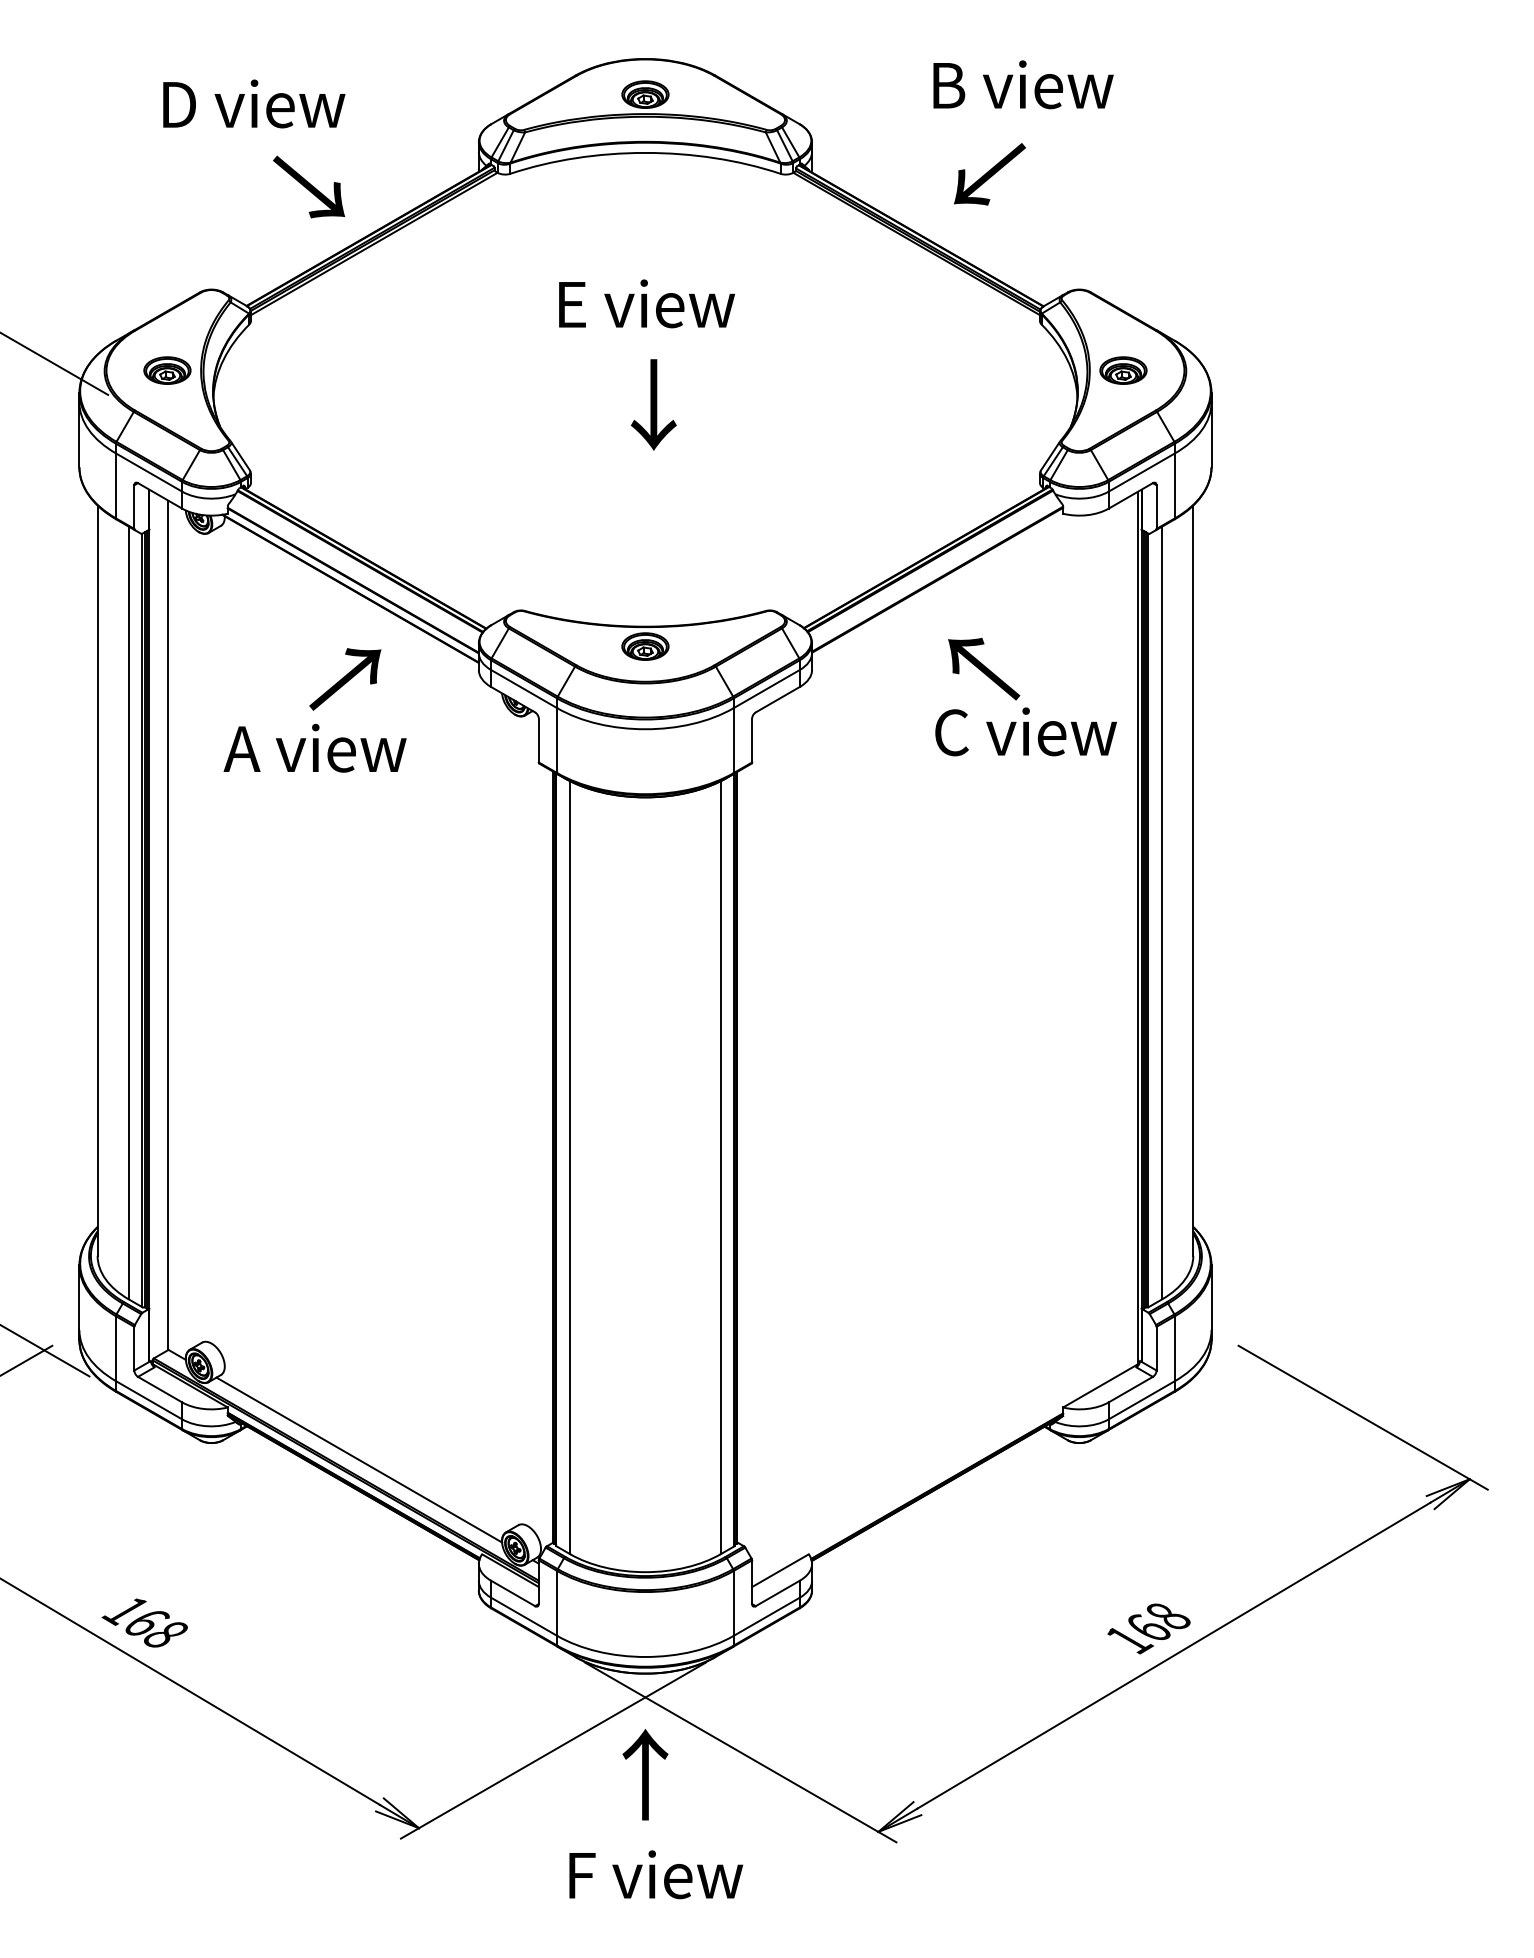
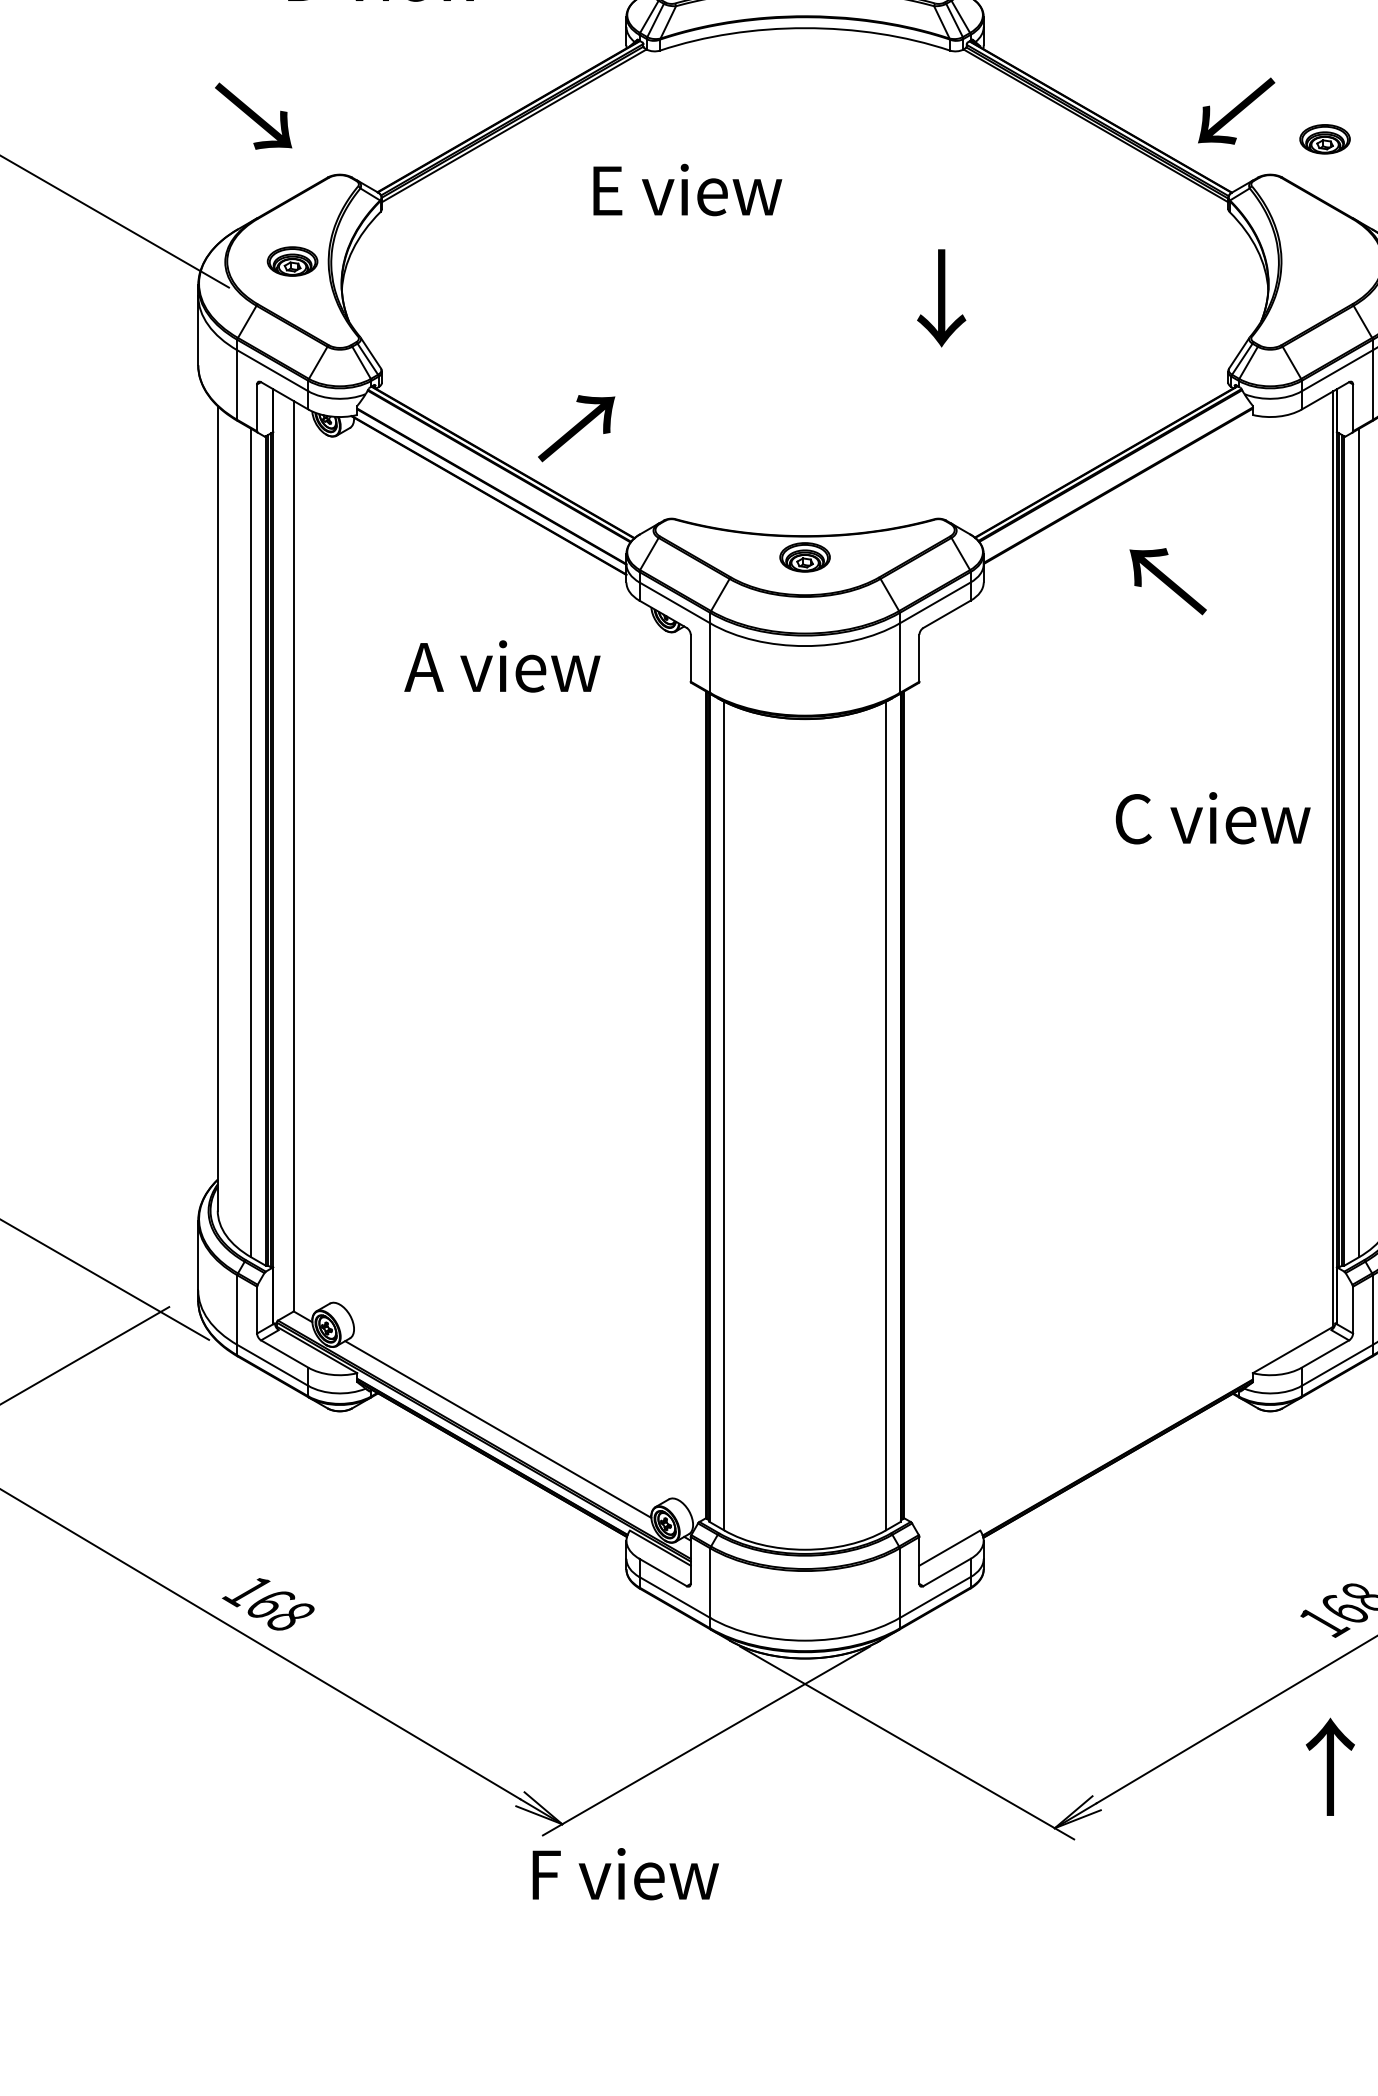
text: (989, 174) -> (1236, 111), moved
text: (309, 186) -> (254, 115), moved
text: (646, 303) -> (687, 189), moved
part: (1123, 370) -> (1325, 139), moved
text: (653, 404) -> (941, 297), moved
text: (345, 679) -> (576, 428), moved
text: (1025, 731) -> (1212, 817), moved
text: (314, 748) -> (501, 666), moved
text: (645, 1774) -> (1330, 1766), moved
text: (656, 1874) -> (626, 1873), moved

